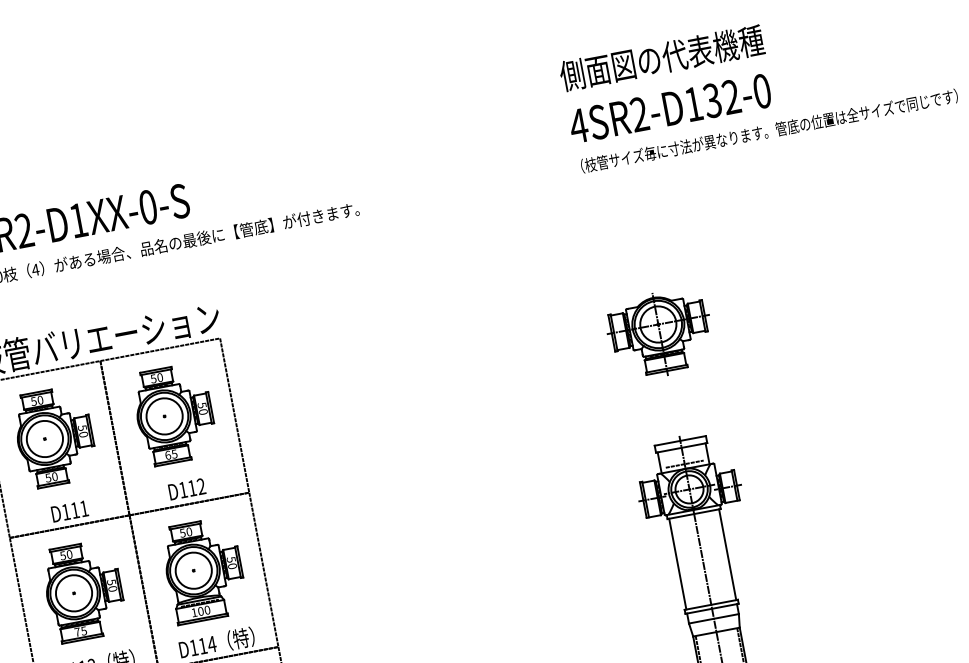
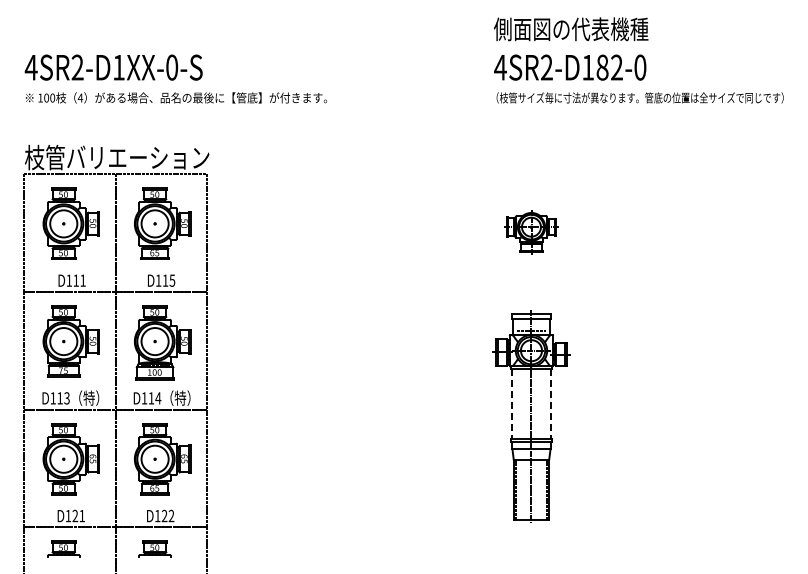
text: (712, 100) -> (602, 67), 4SR2-D132-0 -> 4SR2-D182-0
part: (660, 334) -> (531, 232), size x0.7
text: (201, 486) -> (172, 280), D112 -> D115
line: (727, 555) -> (550, 404), solid -> dashed
line: (677, 564) -> (512, 404), solid -> dashed

